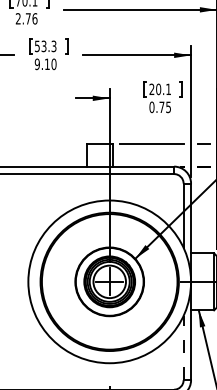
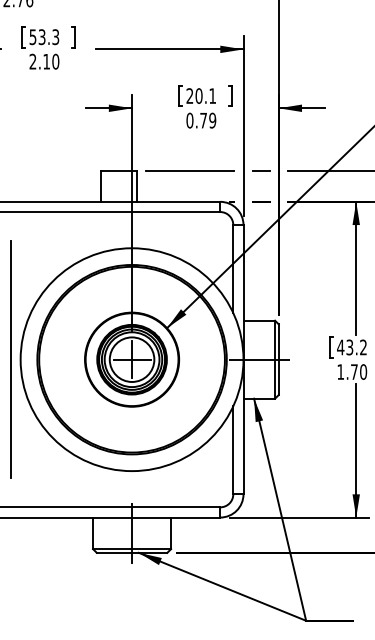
text: (37, 64) -> (32, 61), 9.10 -> 2.10
text: (168, 107) -> (212, 120), 0.75 -> 0.79
line: (20, 281) -> (10, 359), added
line: (183, 347) -> (233, 449), dashed -> solid

